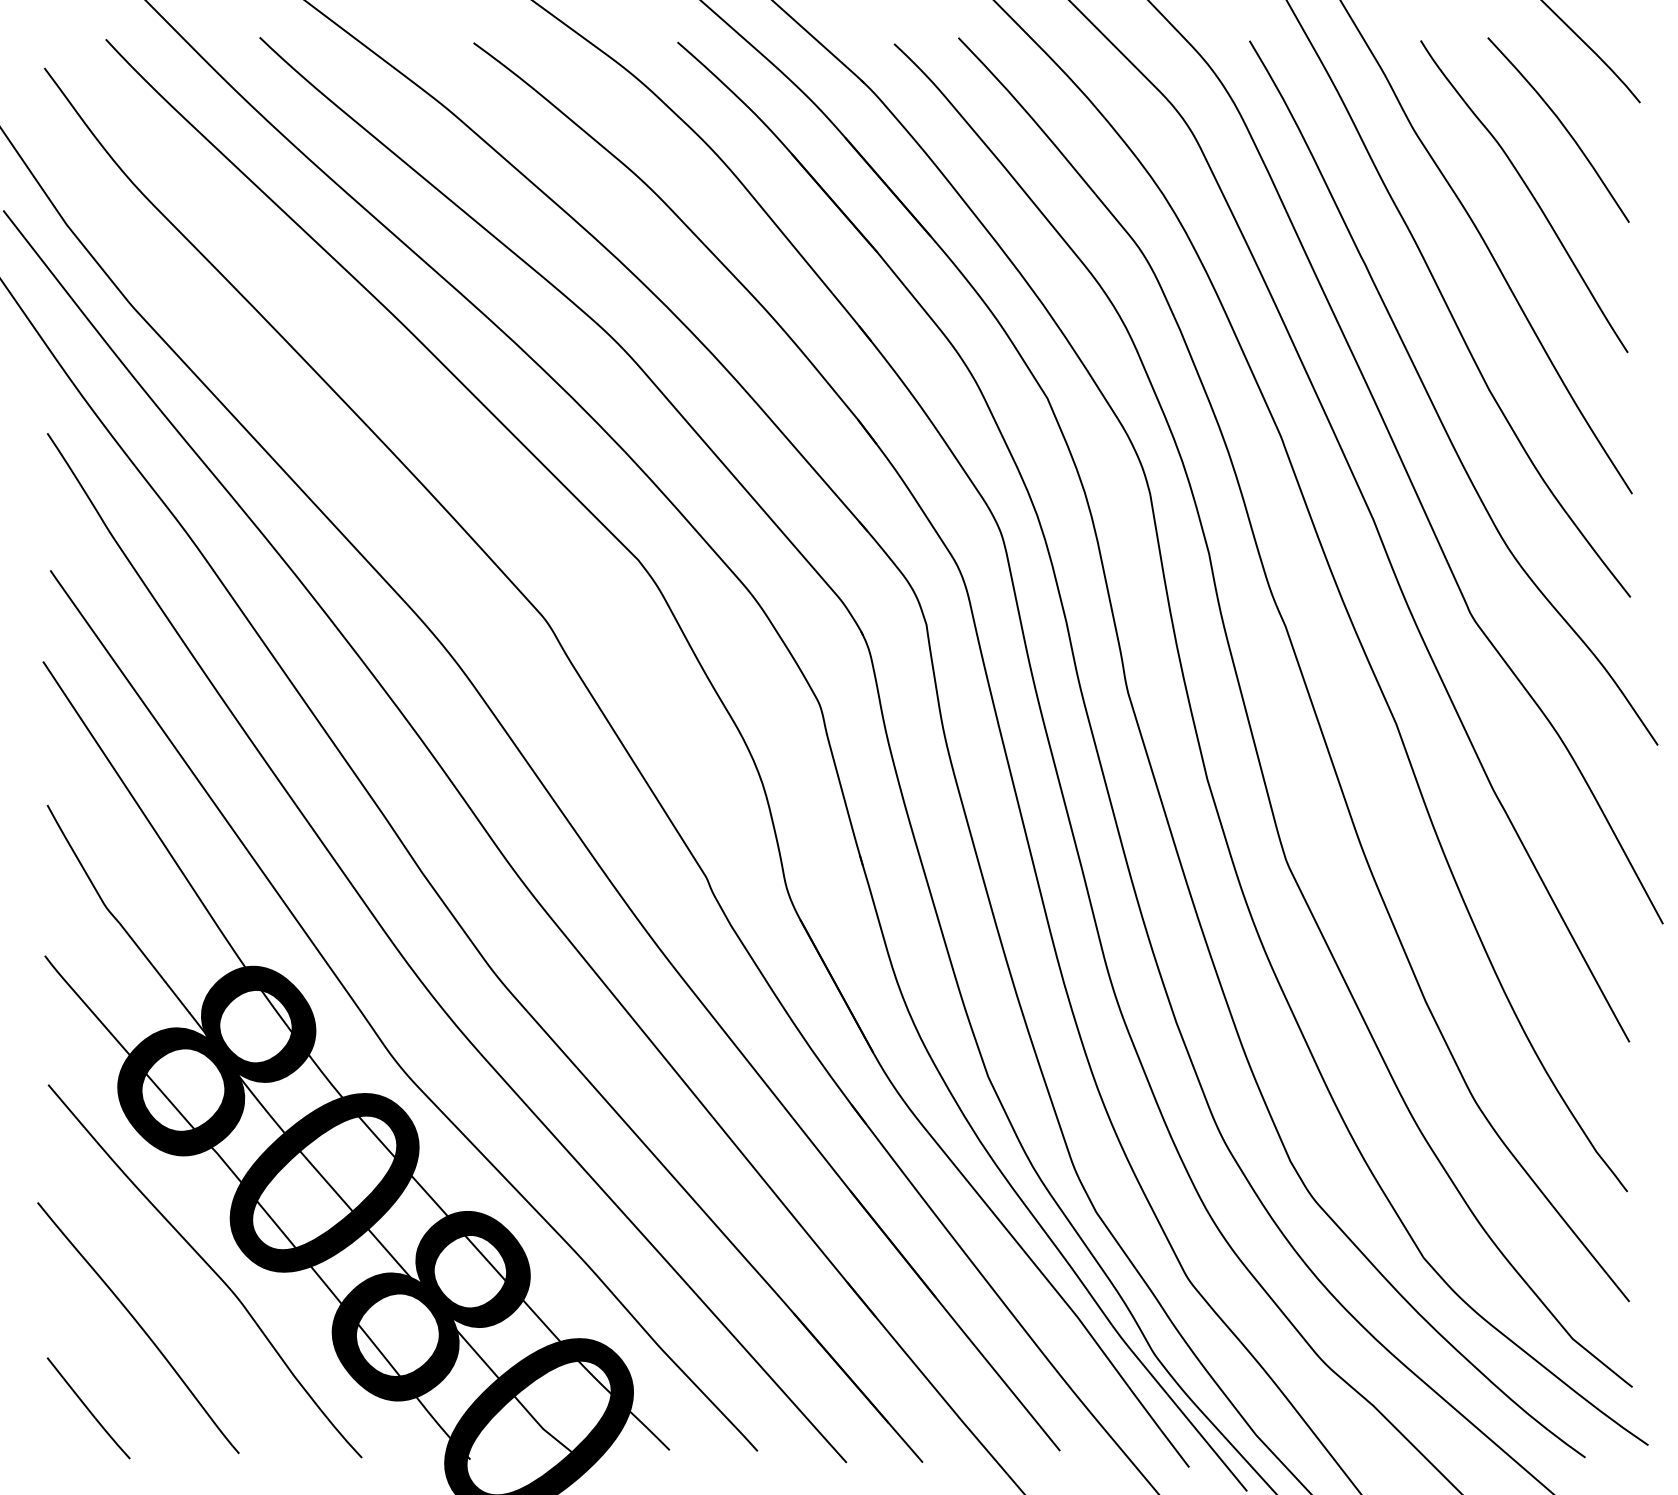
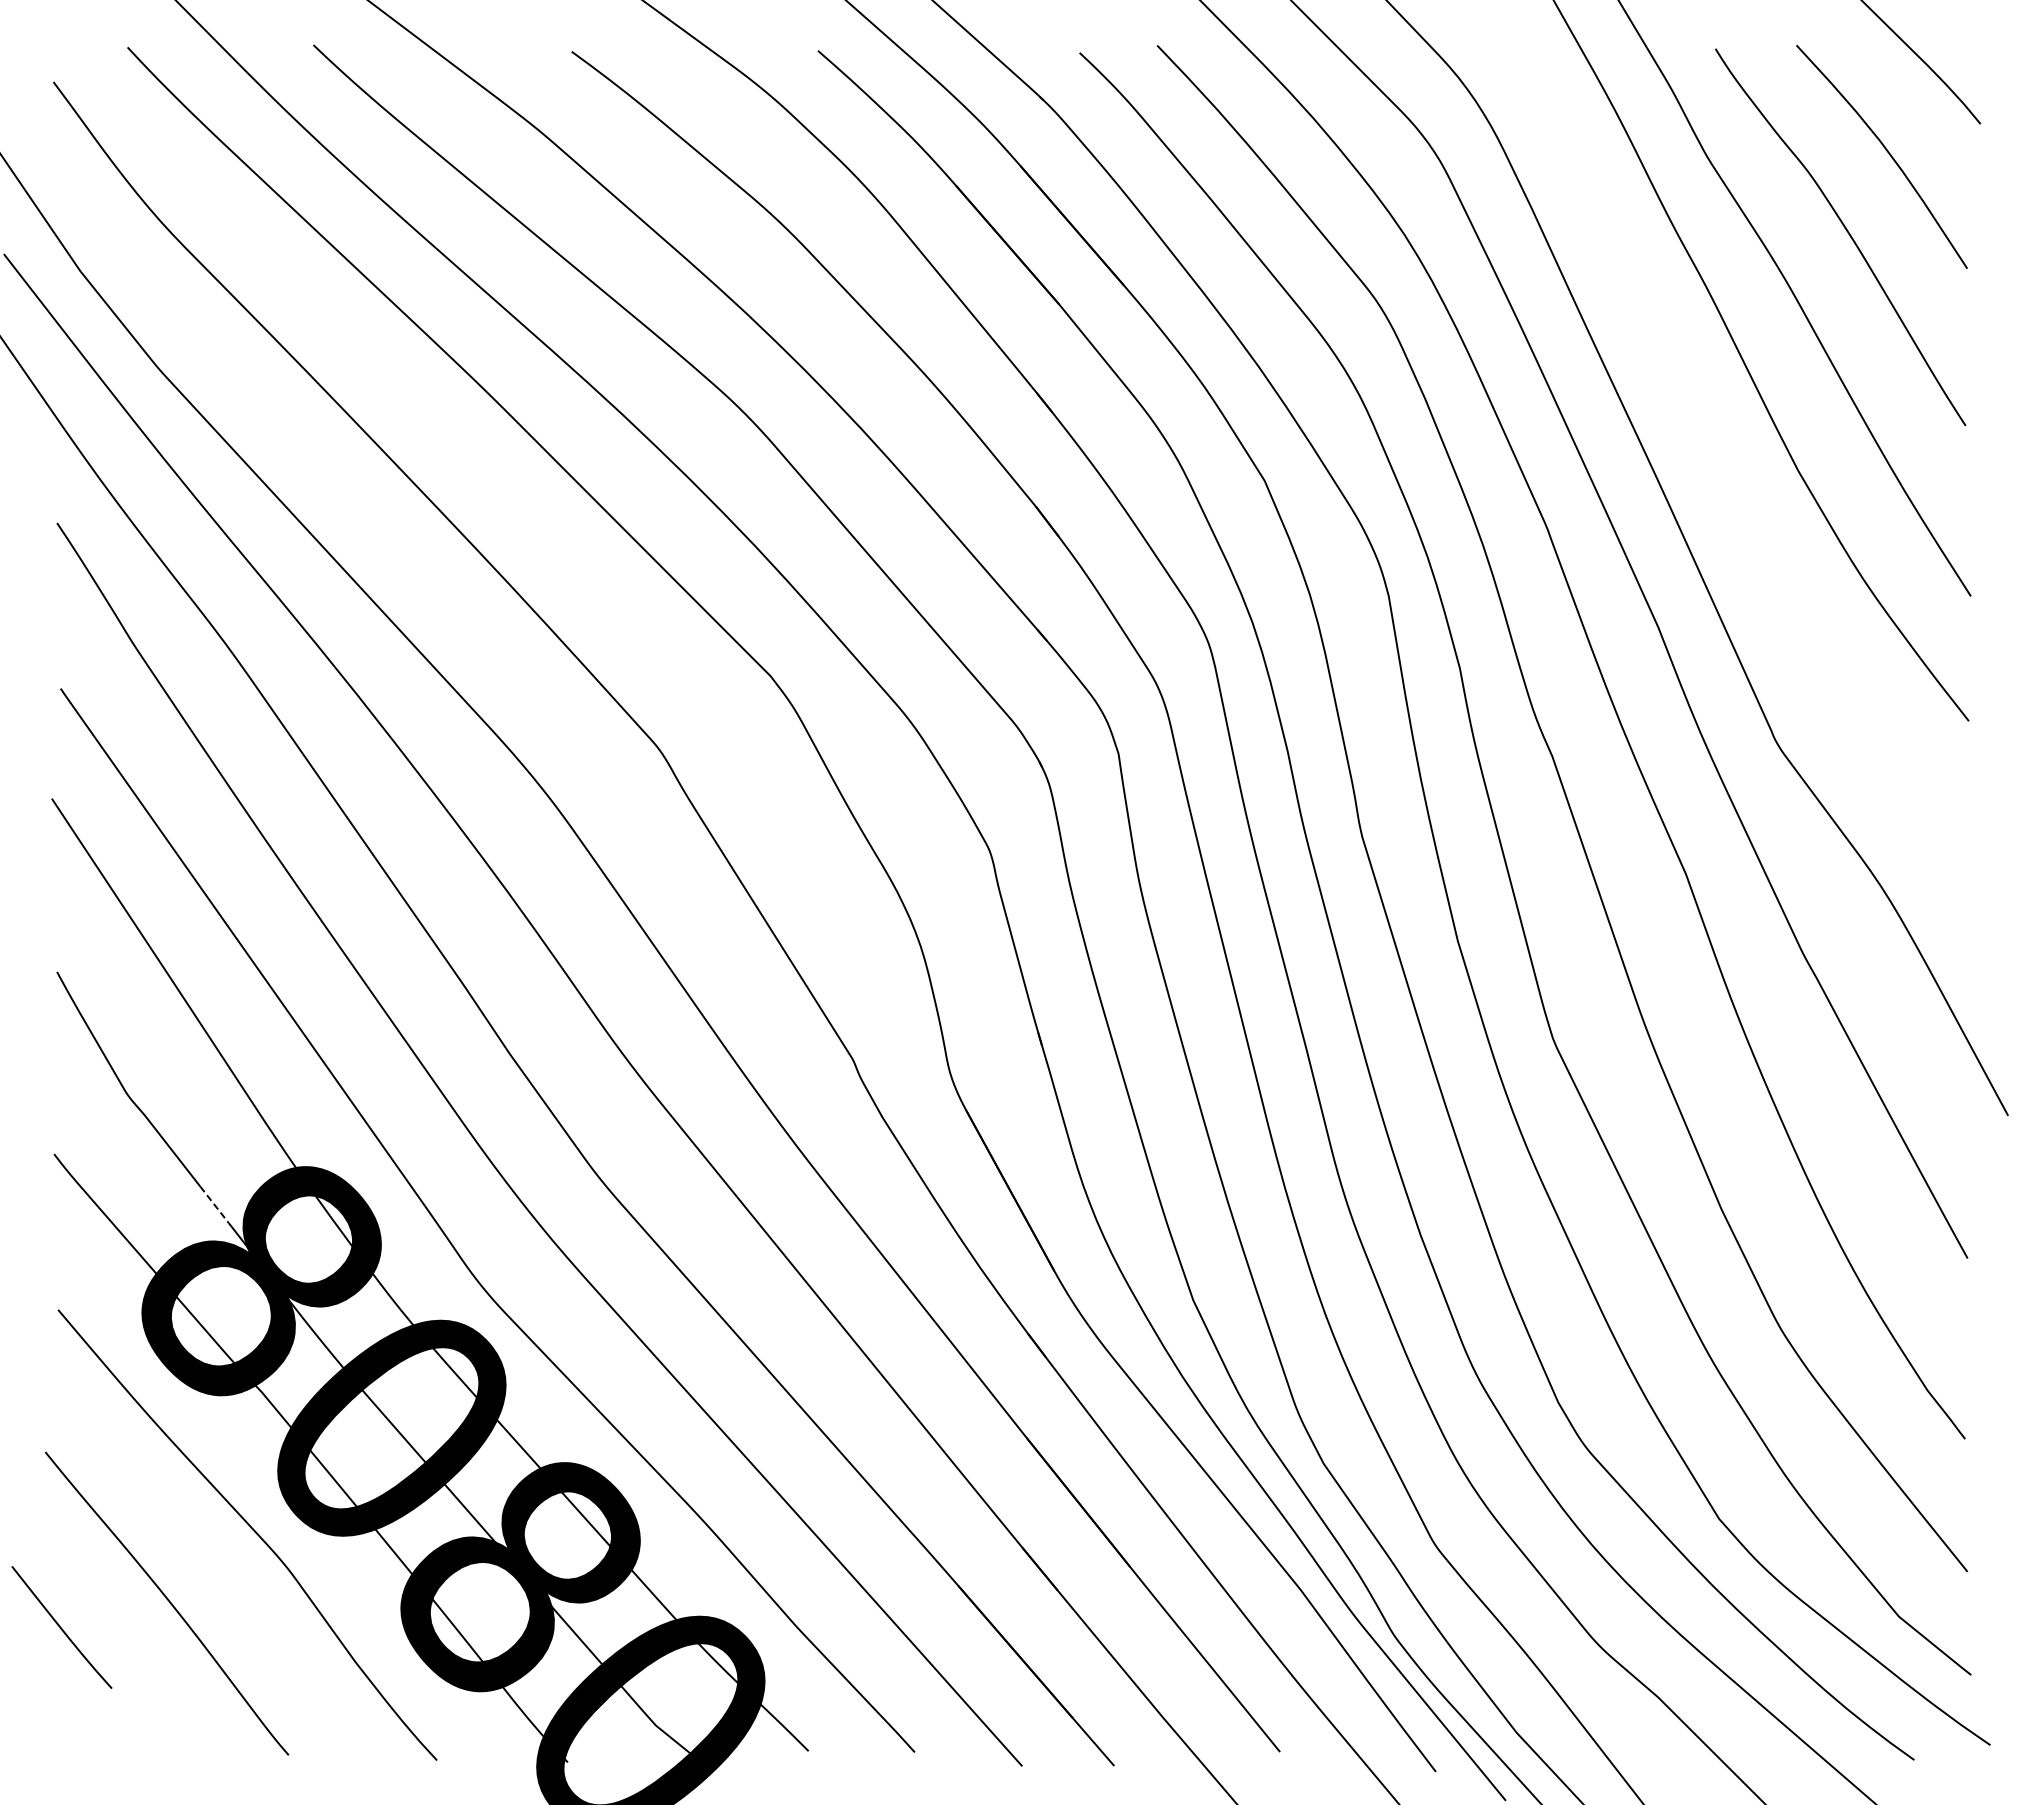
curve: (1433, 403) -> (1730, 486), removed
line: (177, 998) -> (214, 1205), solid -> dashed
curve: (88, 1408) -> (61, 1627), moved

